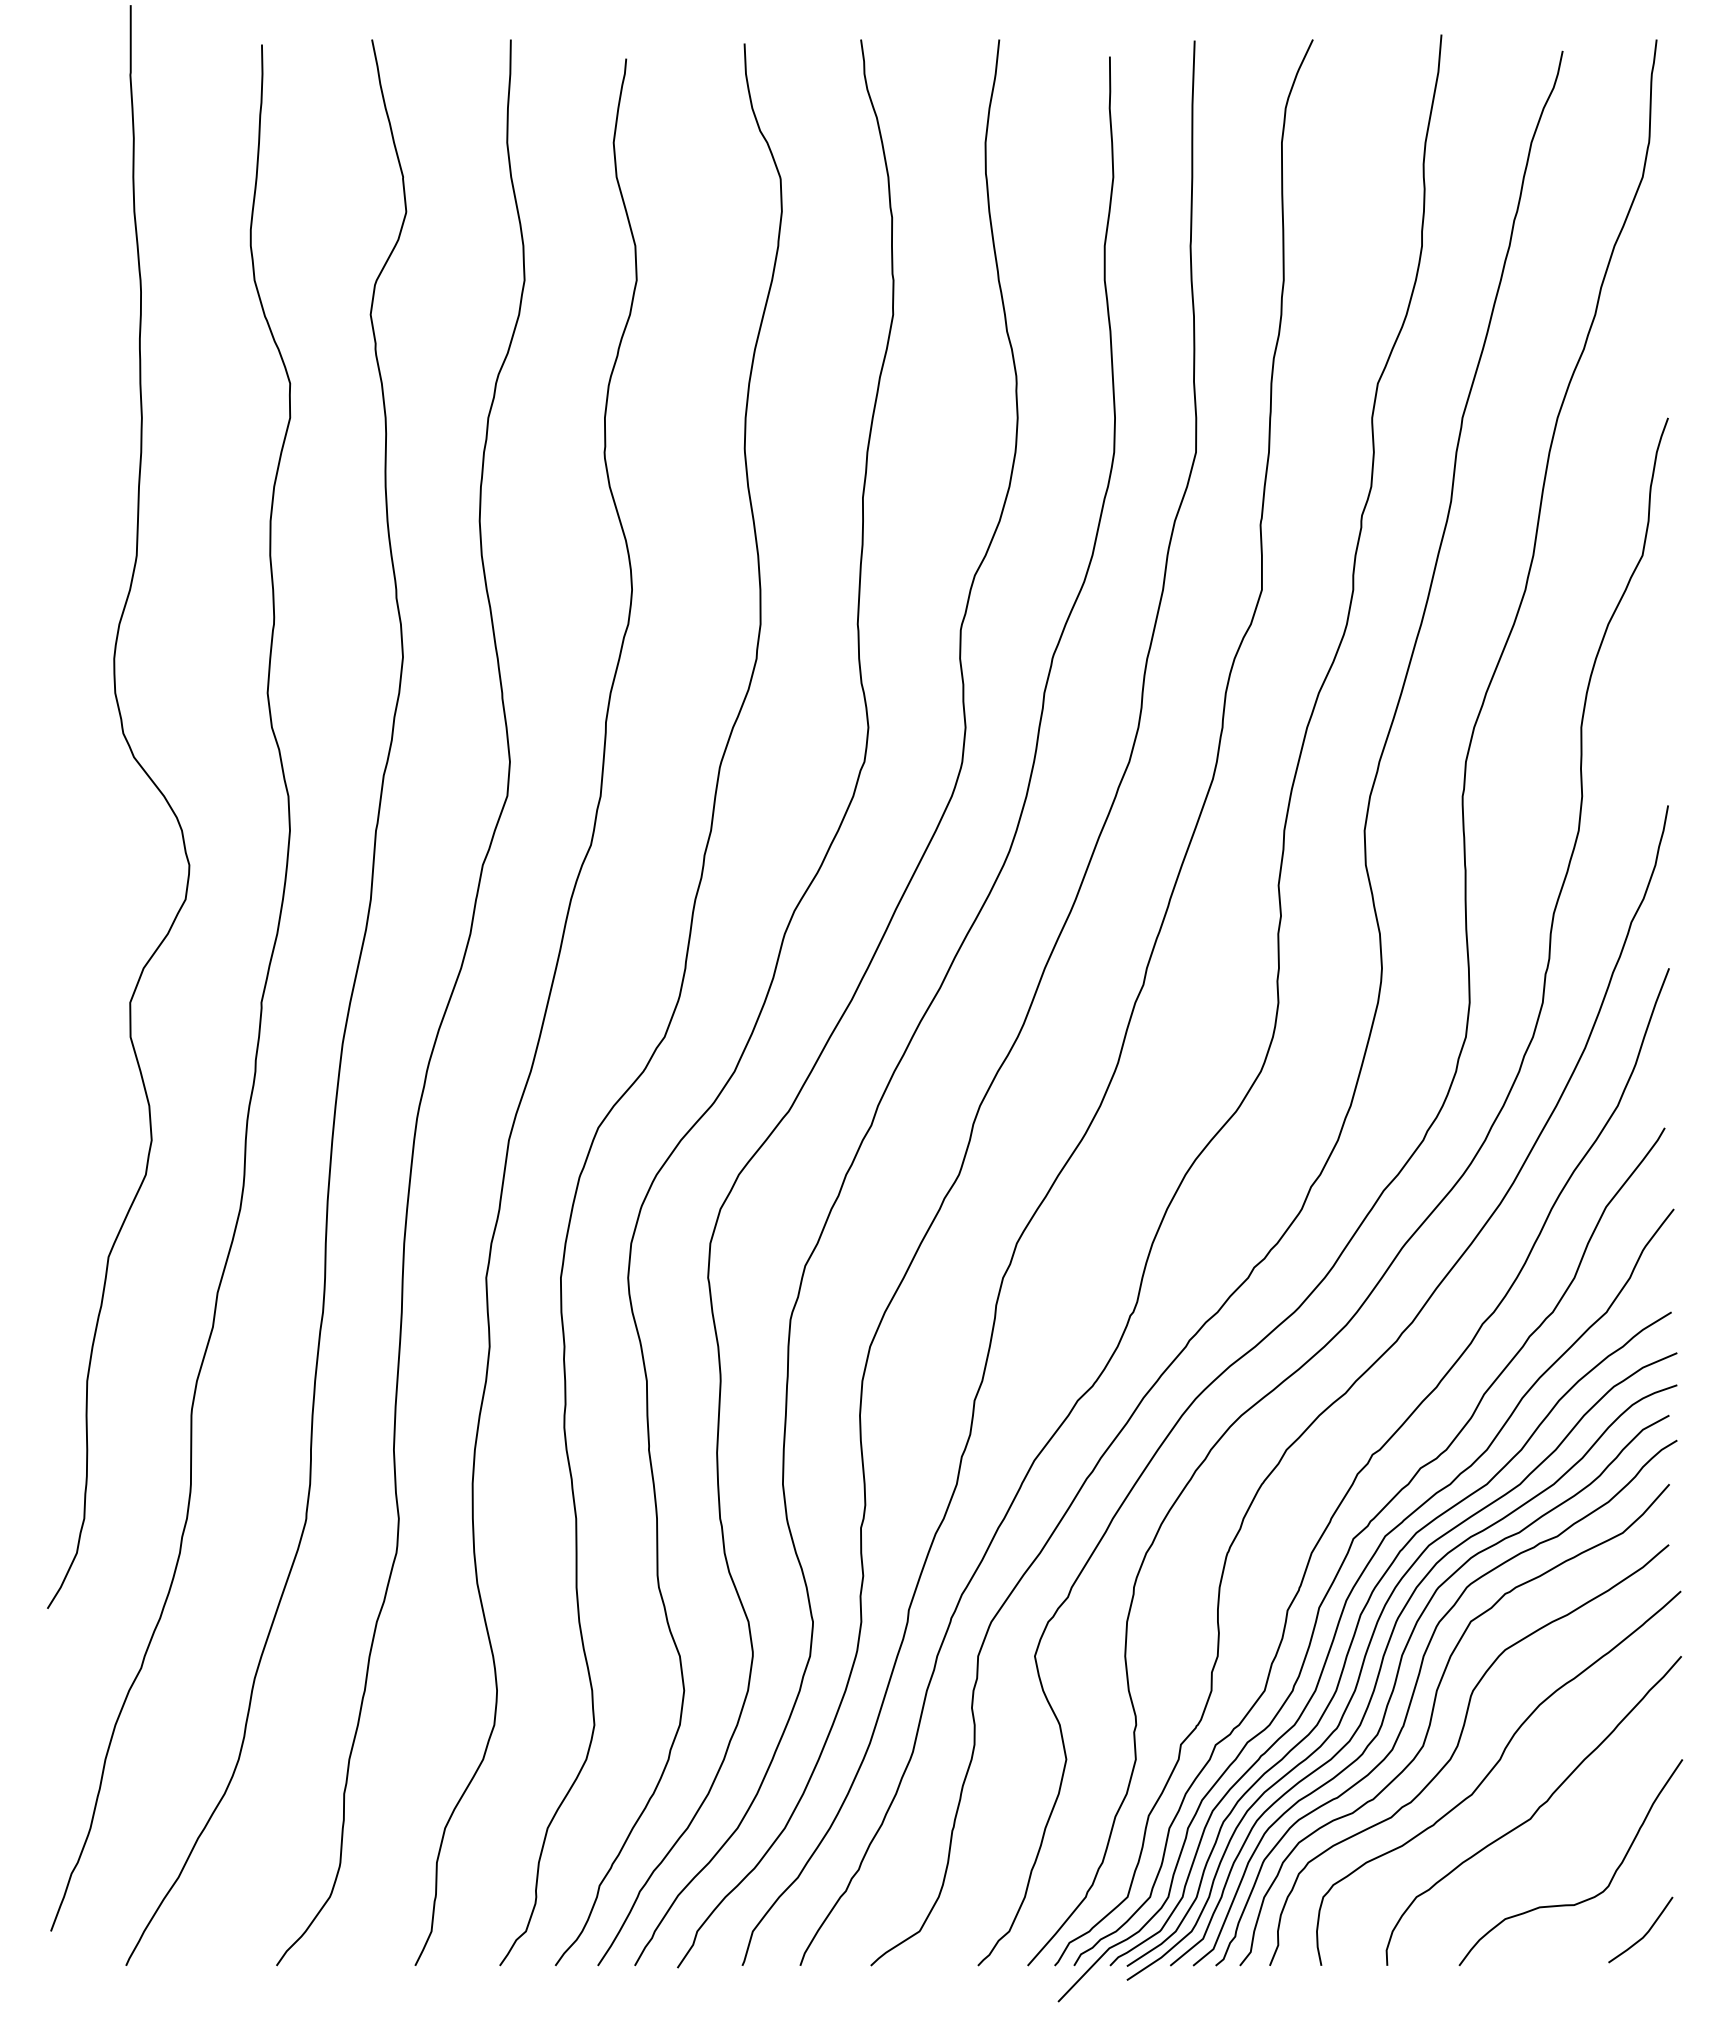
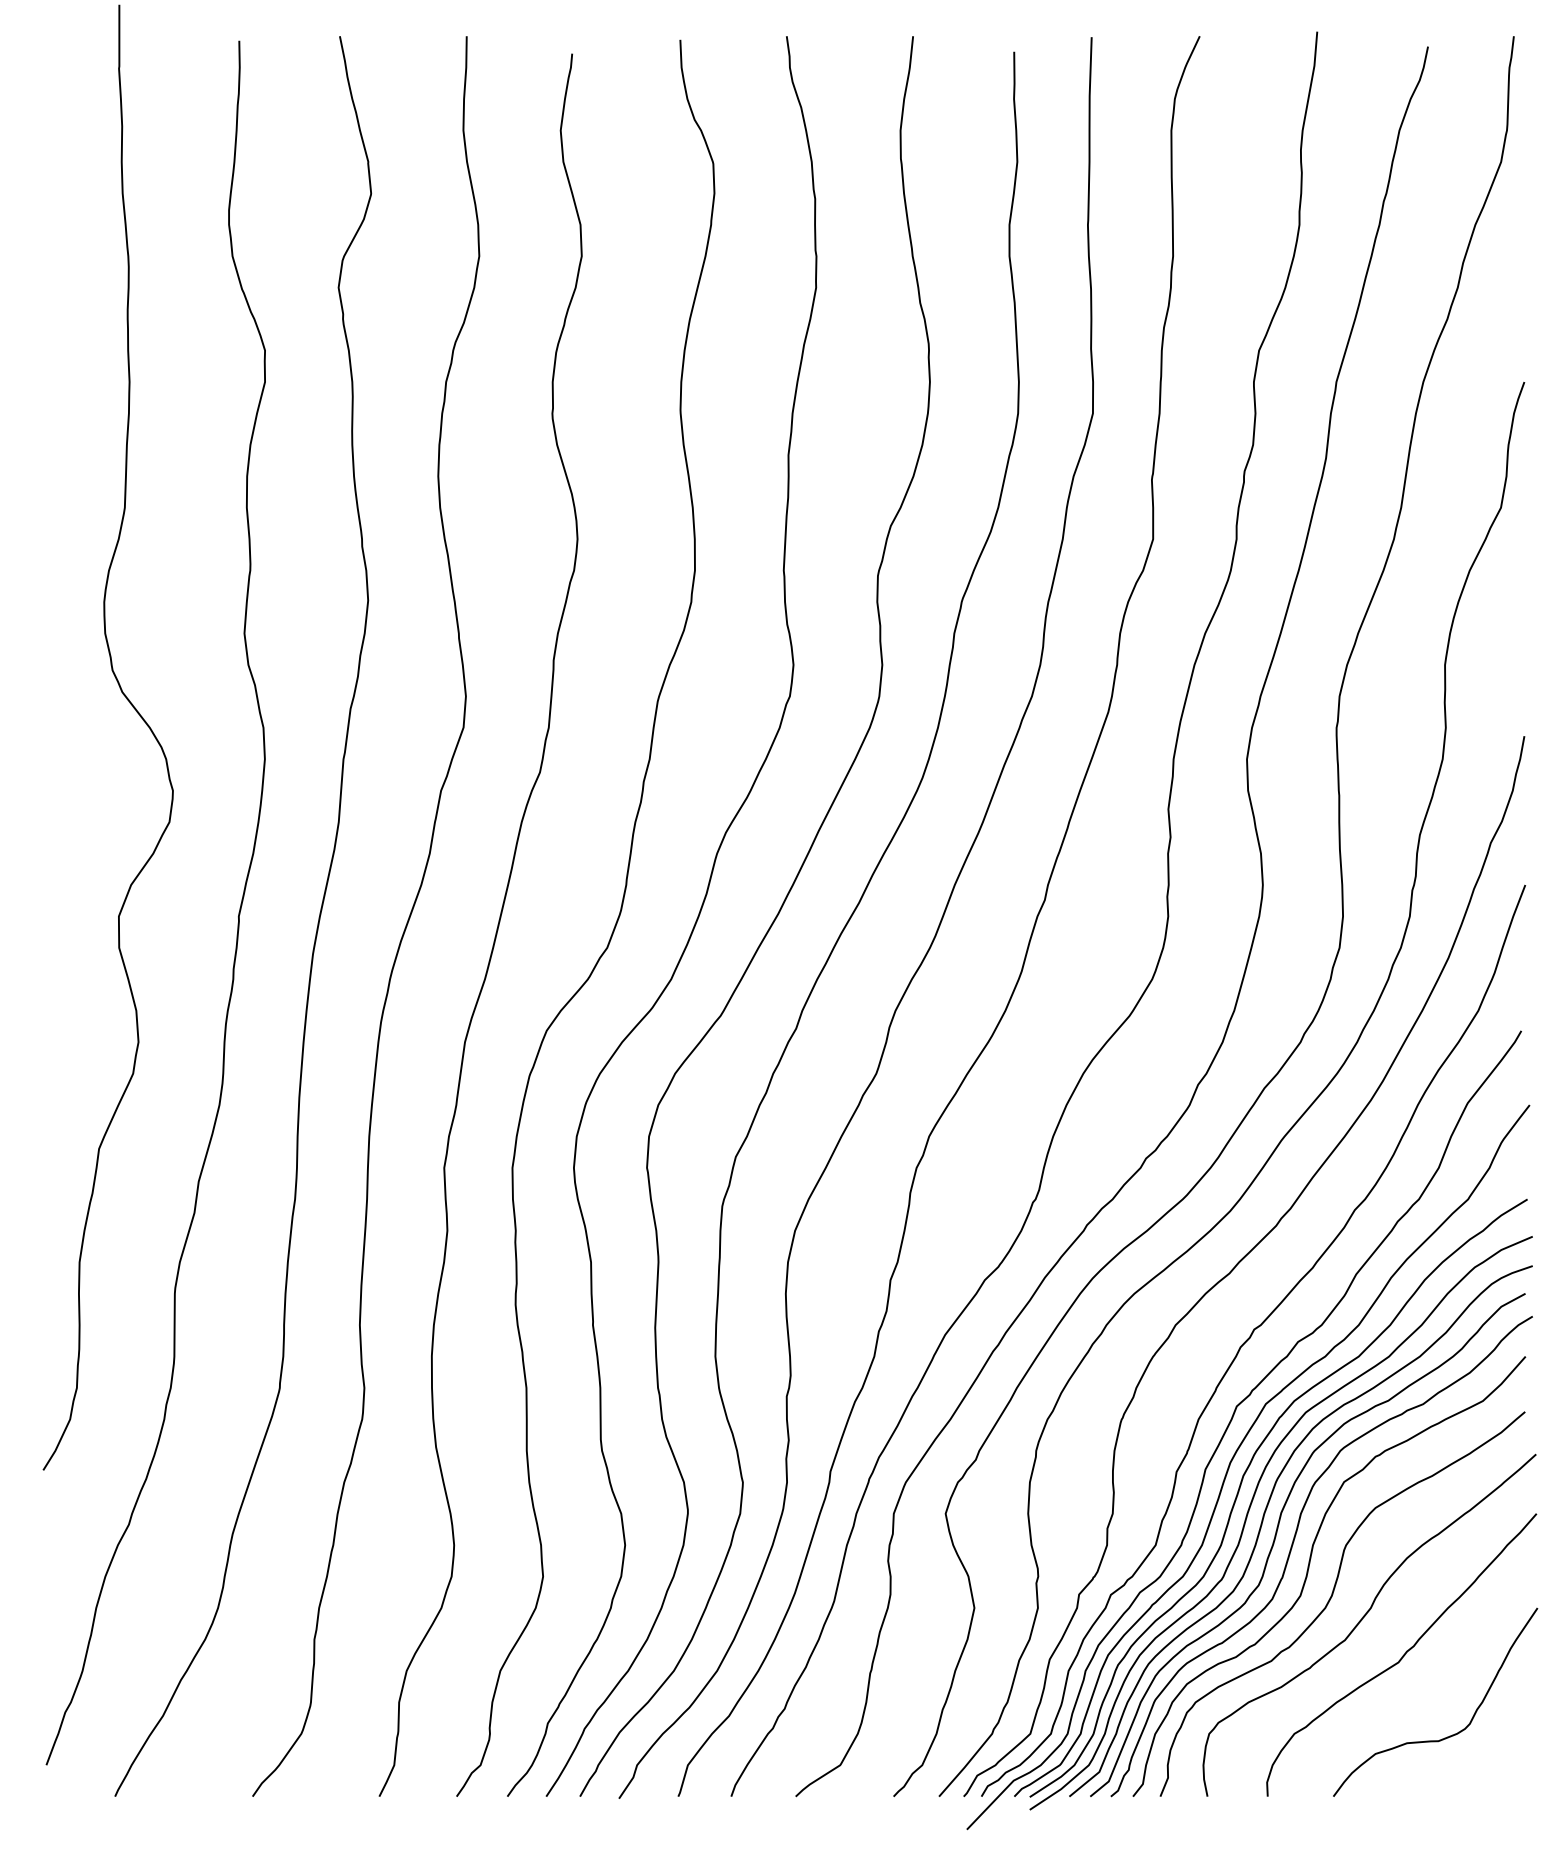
curve: (1645, 1933) -> (1503, 1767), removed

